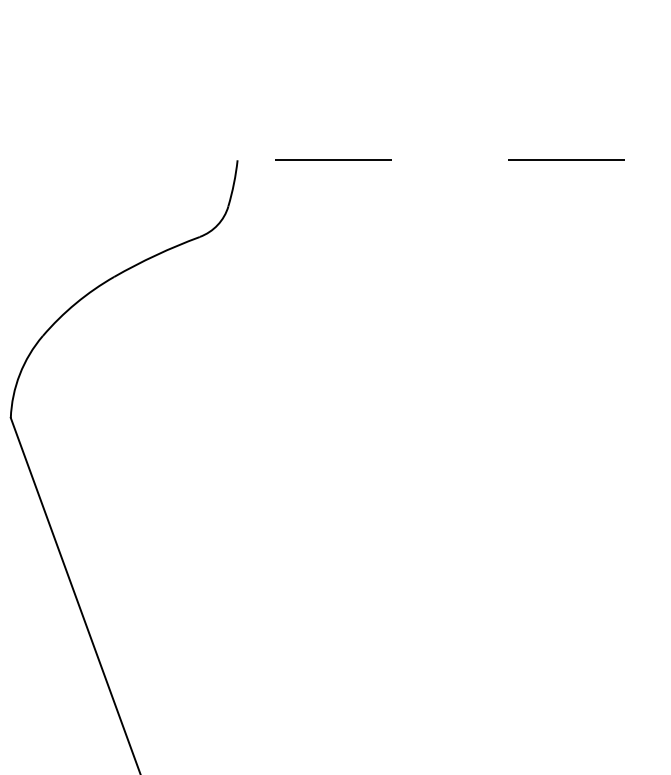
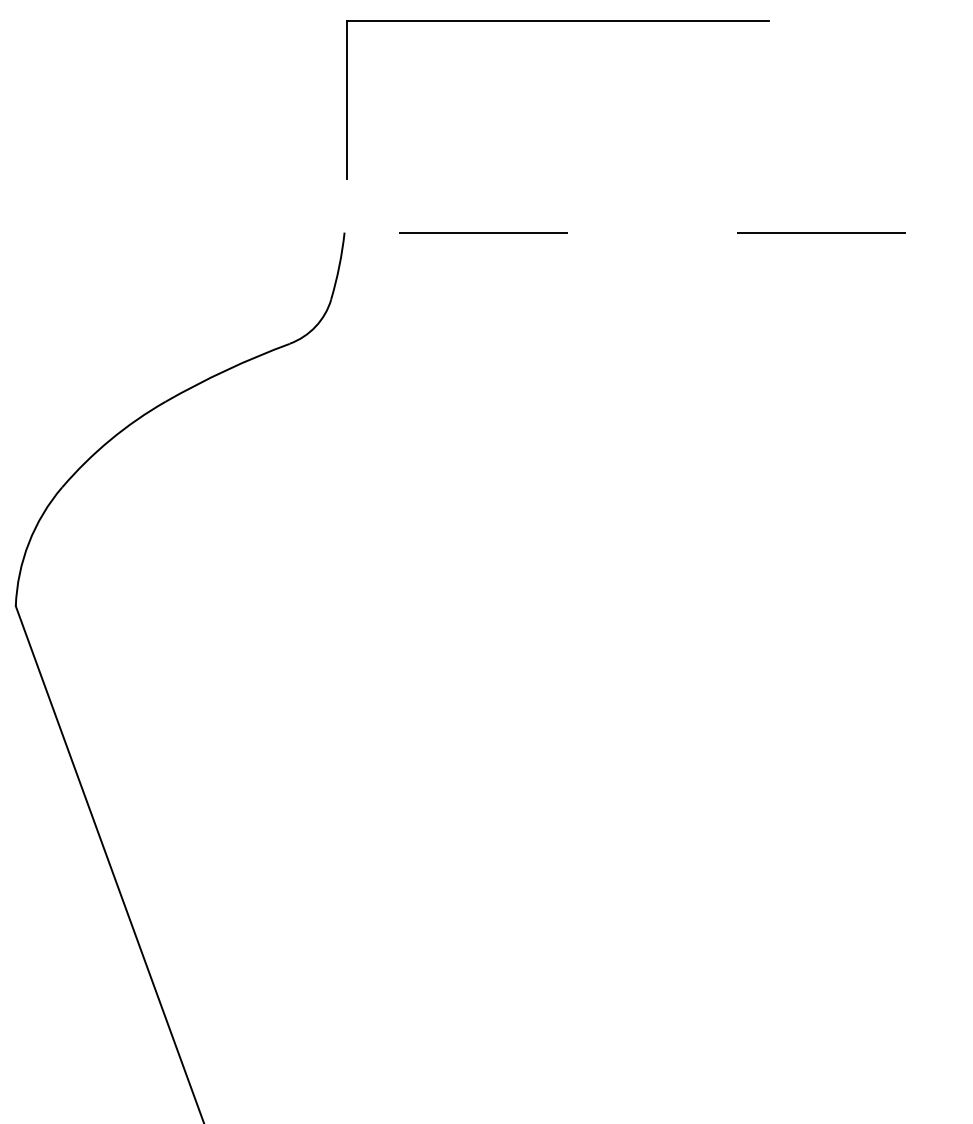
part: (384, 15) -> (557, 22), added

